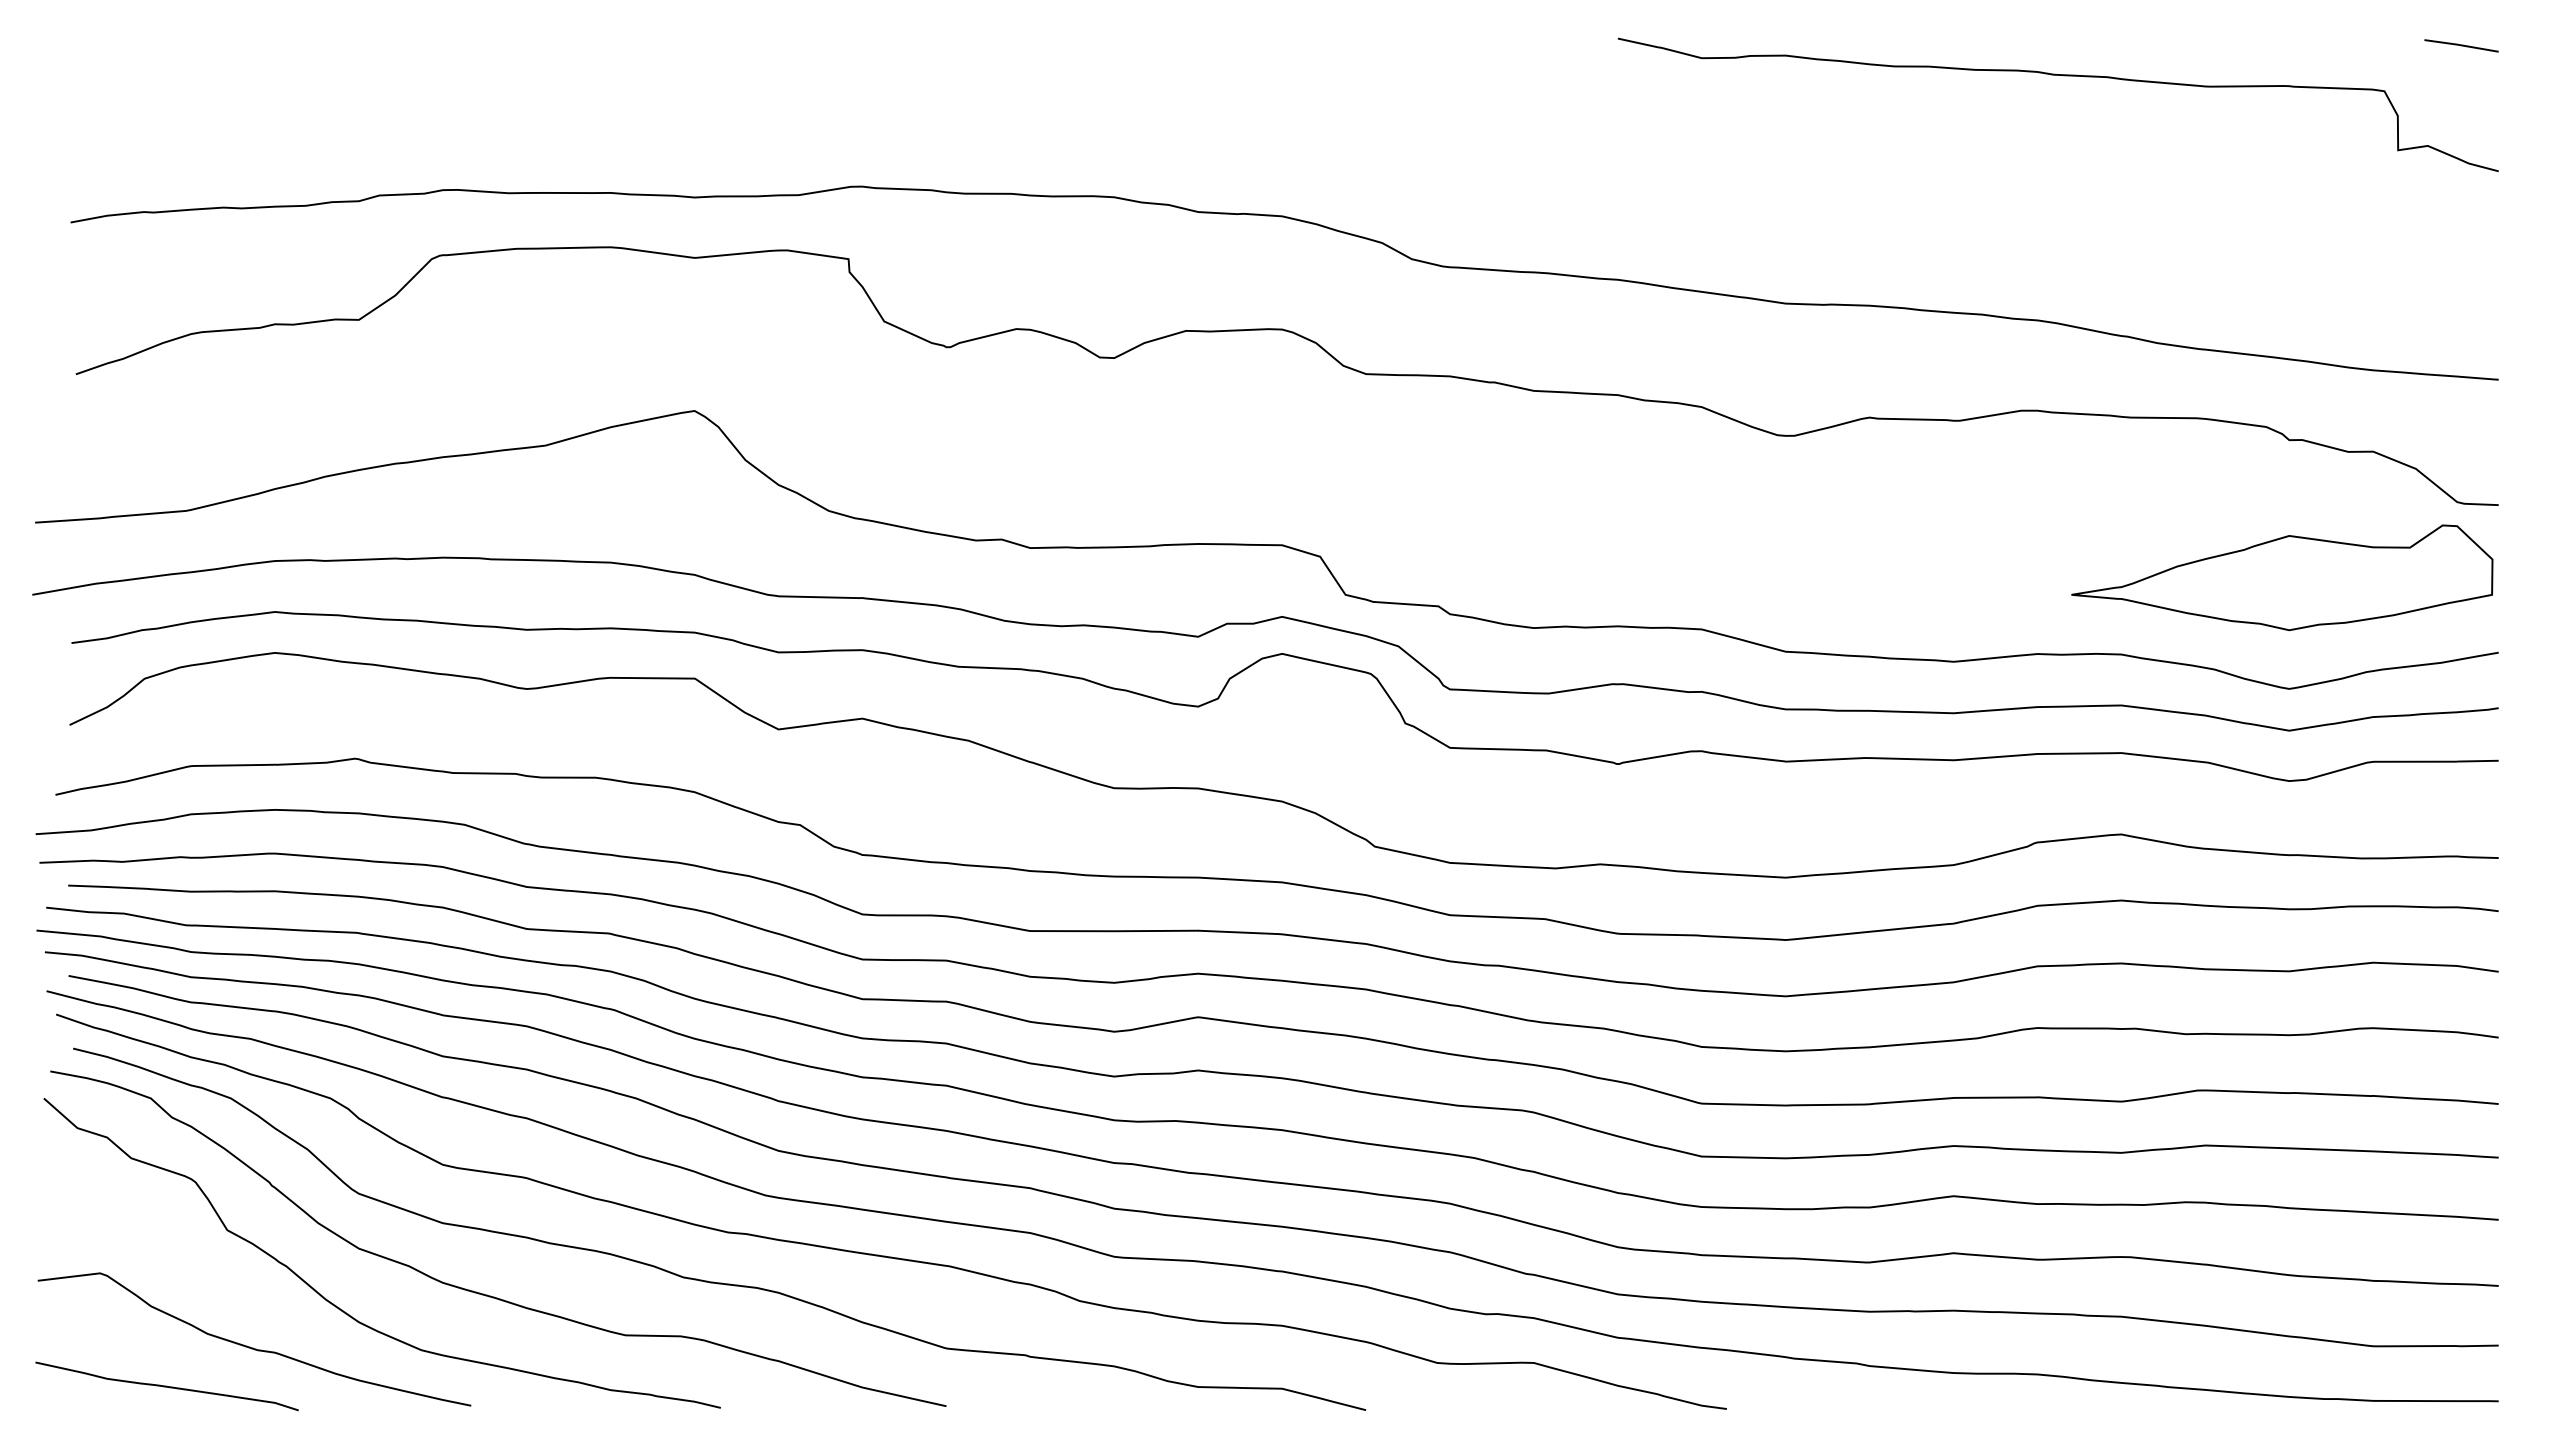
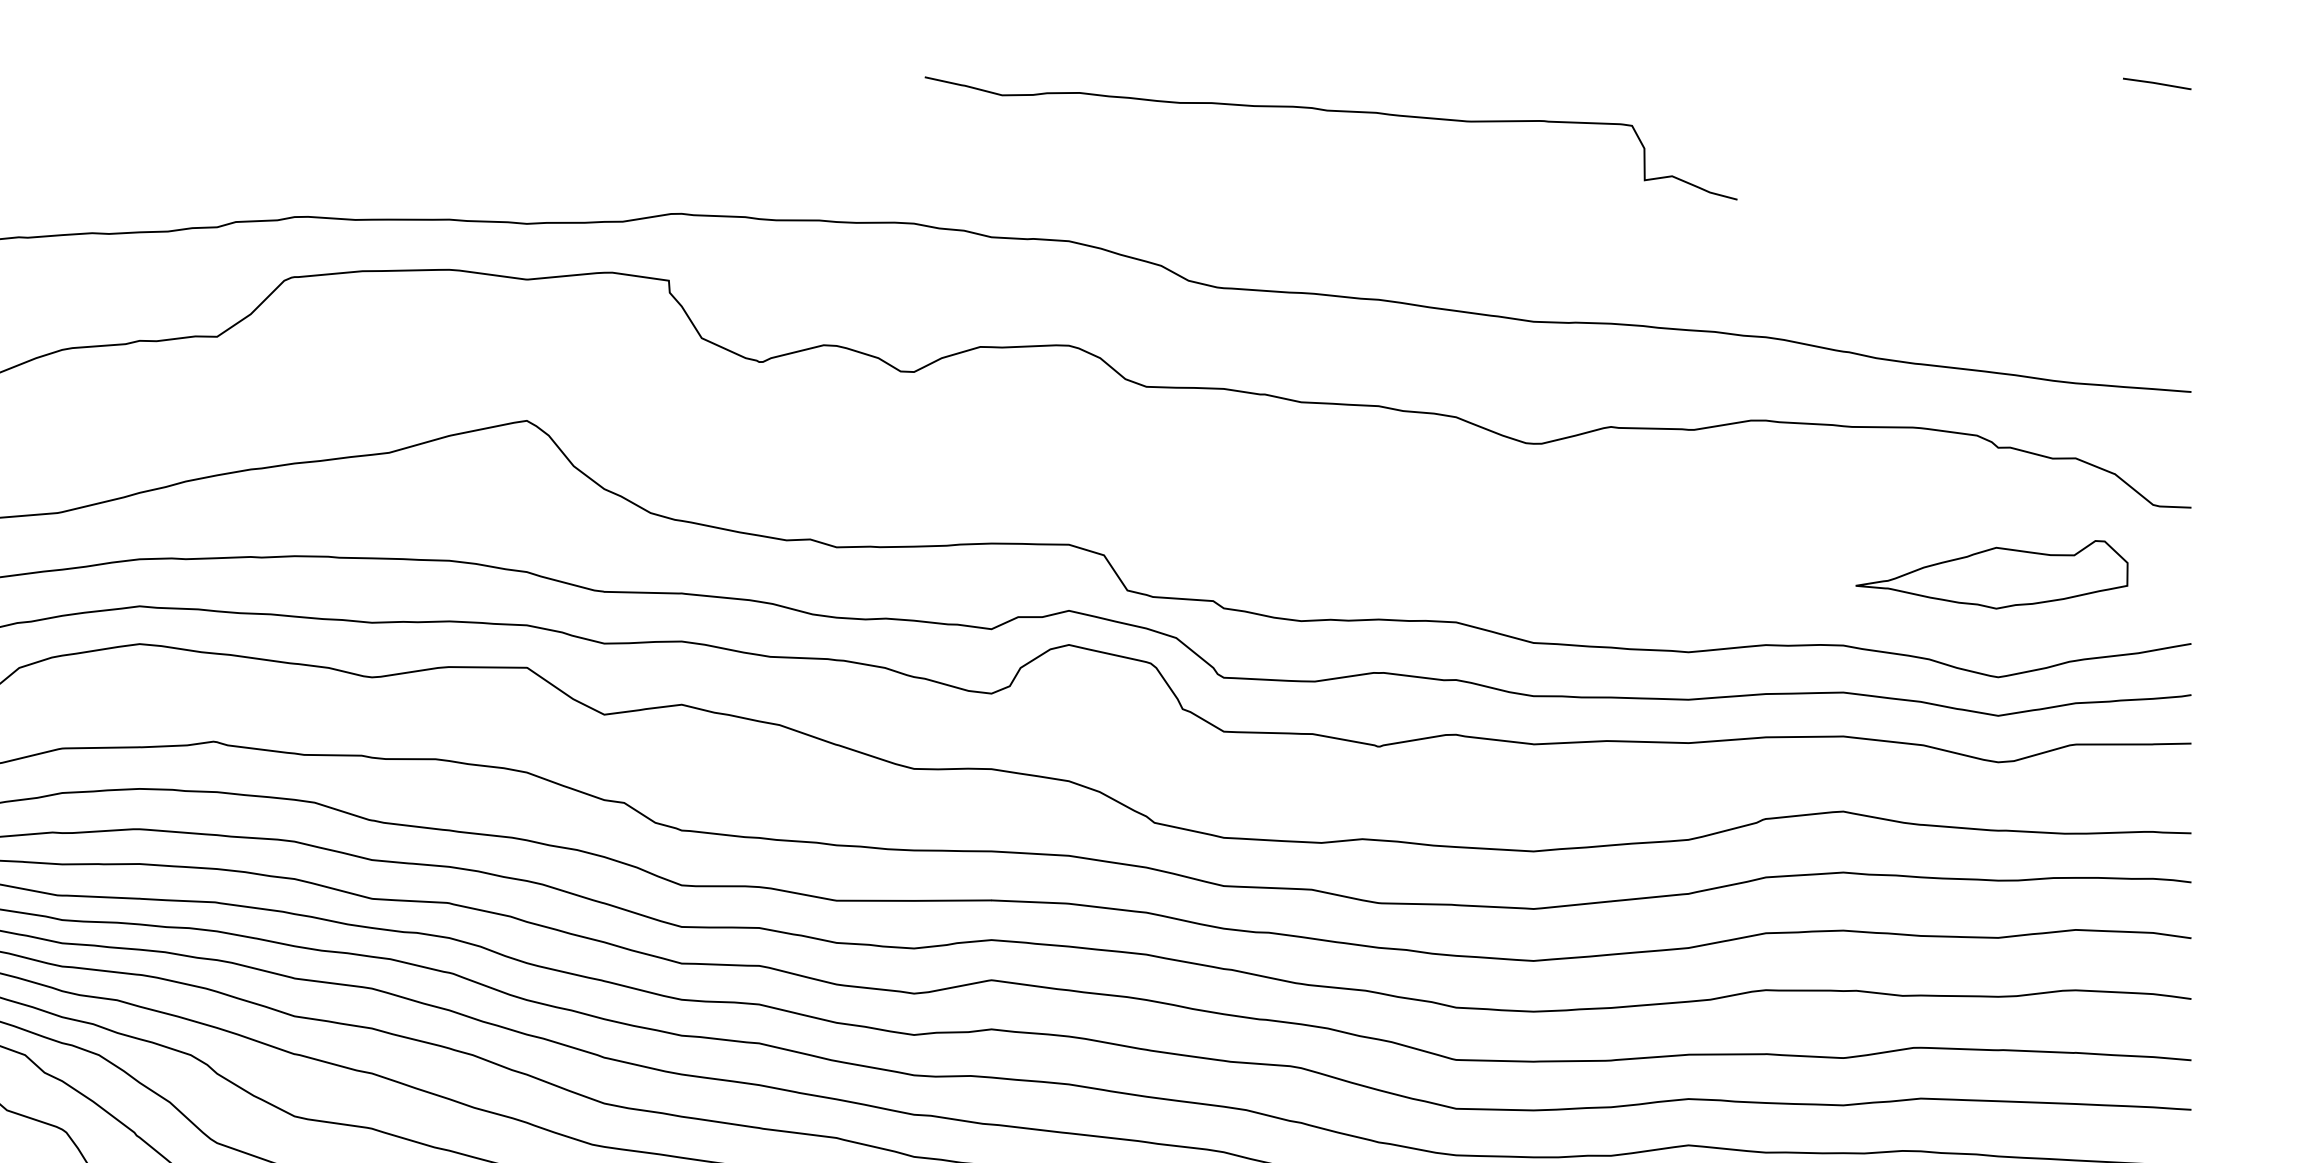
curve: (2063, 76) -> (1335, 112), moved
part: (2282, 577) -> (1991, 574), size x0.7

